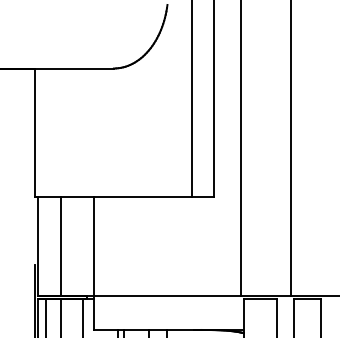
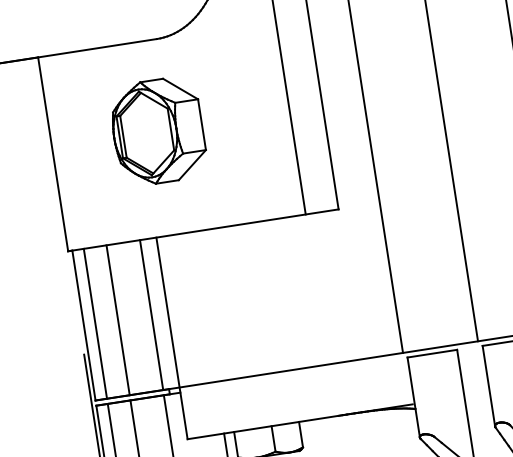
part: (105, 127) -> (158, 130), added
line: (45, 245) -> (94, 322), added
line: (82, 245) -> (150, 314), added

